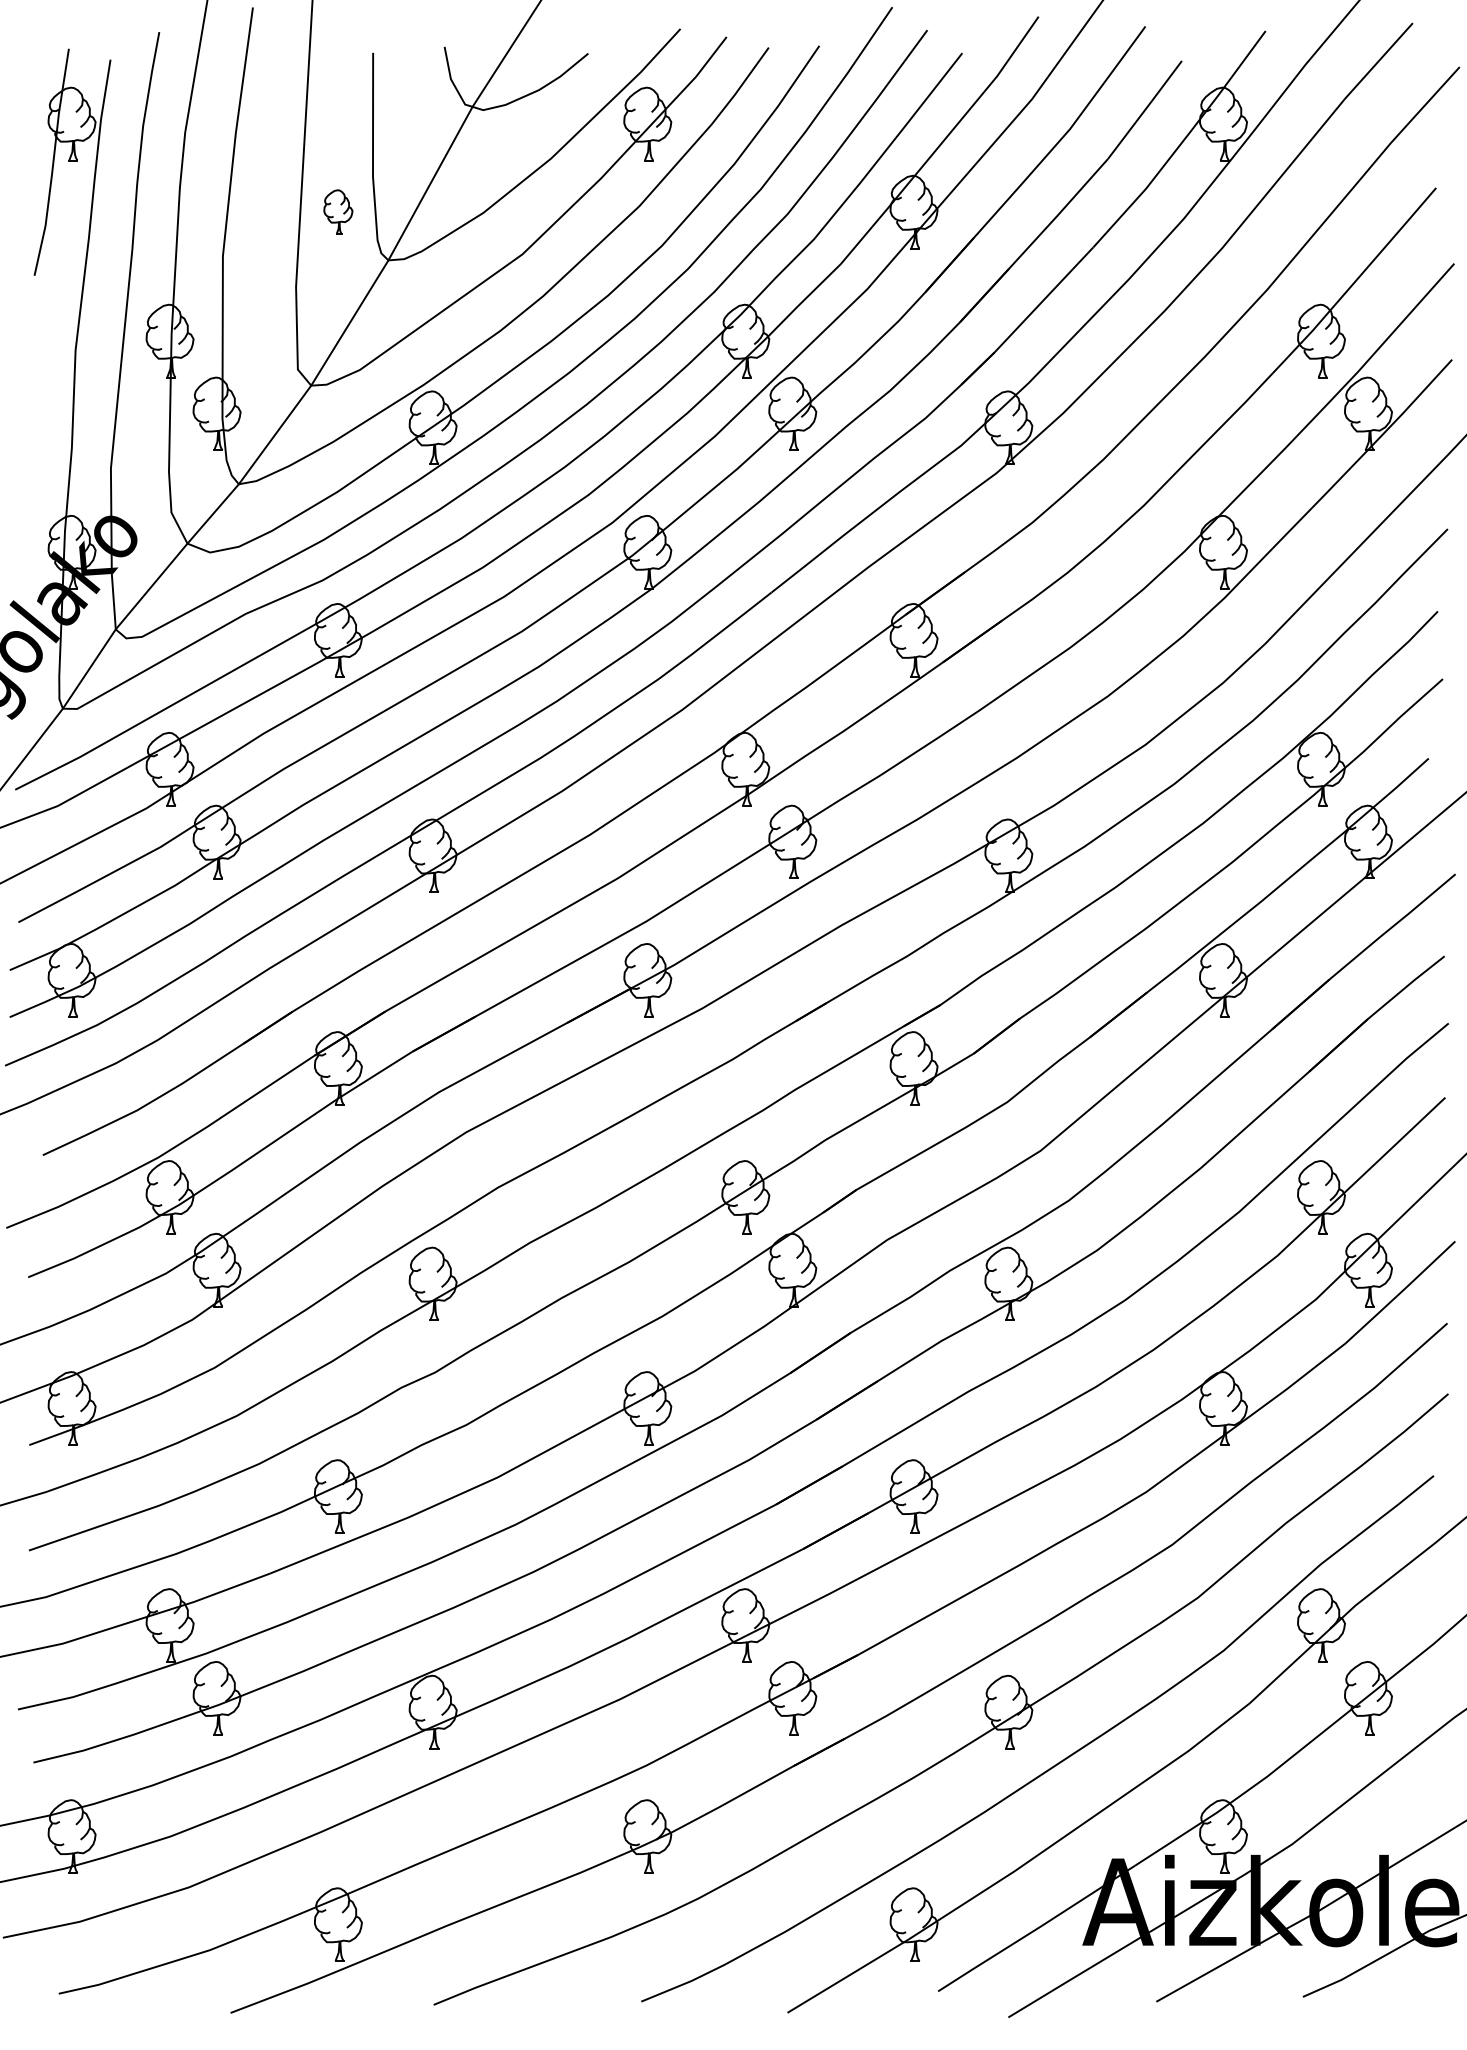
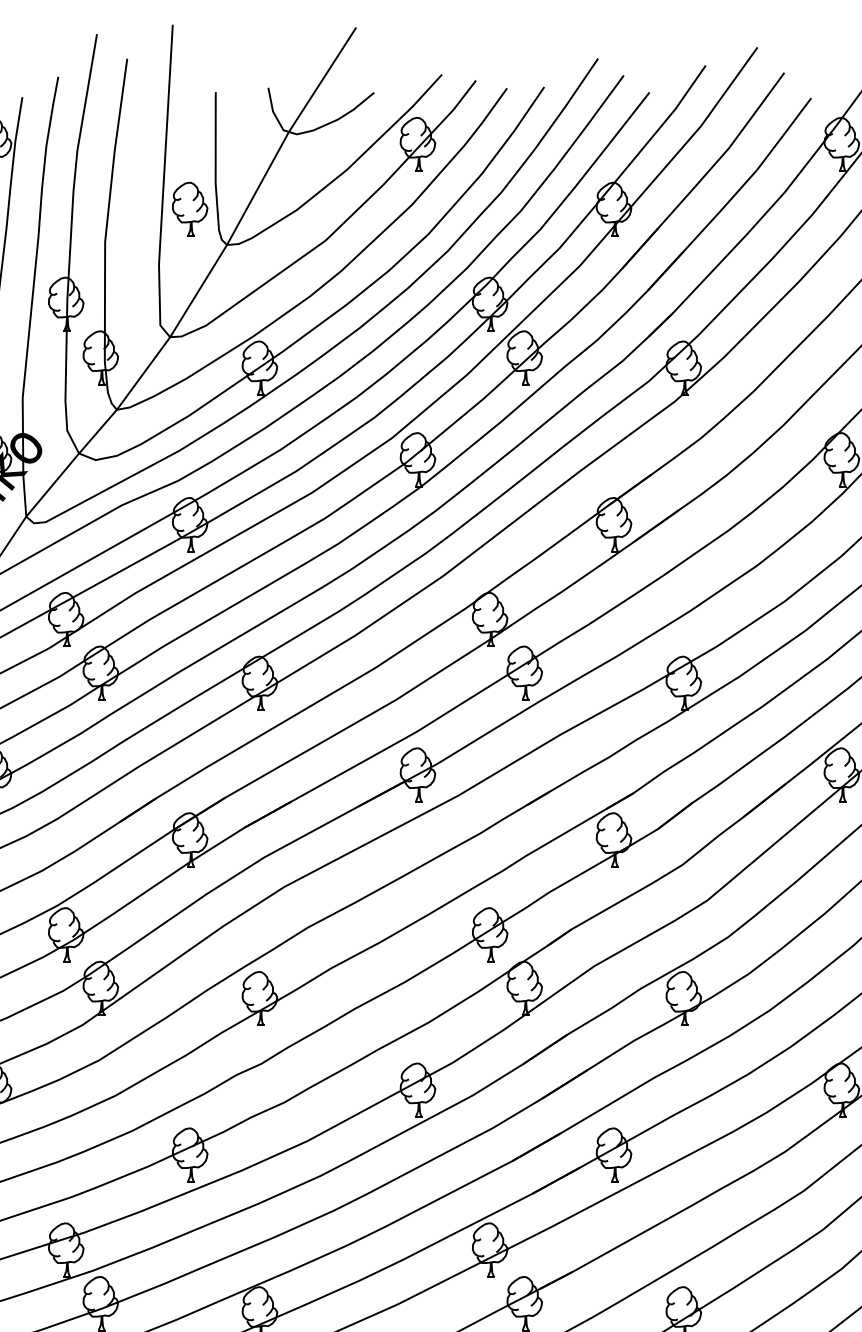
part: (338, 211) -> (190, 208), size x1.67

